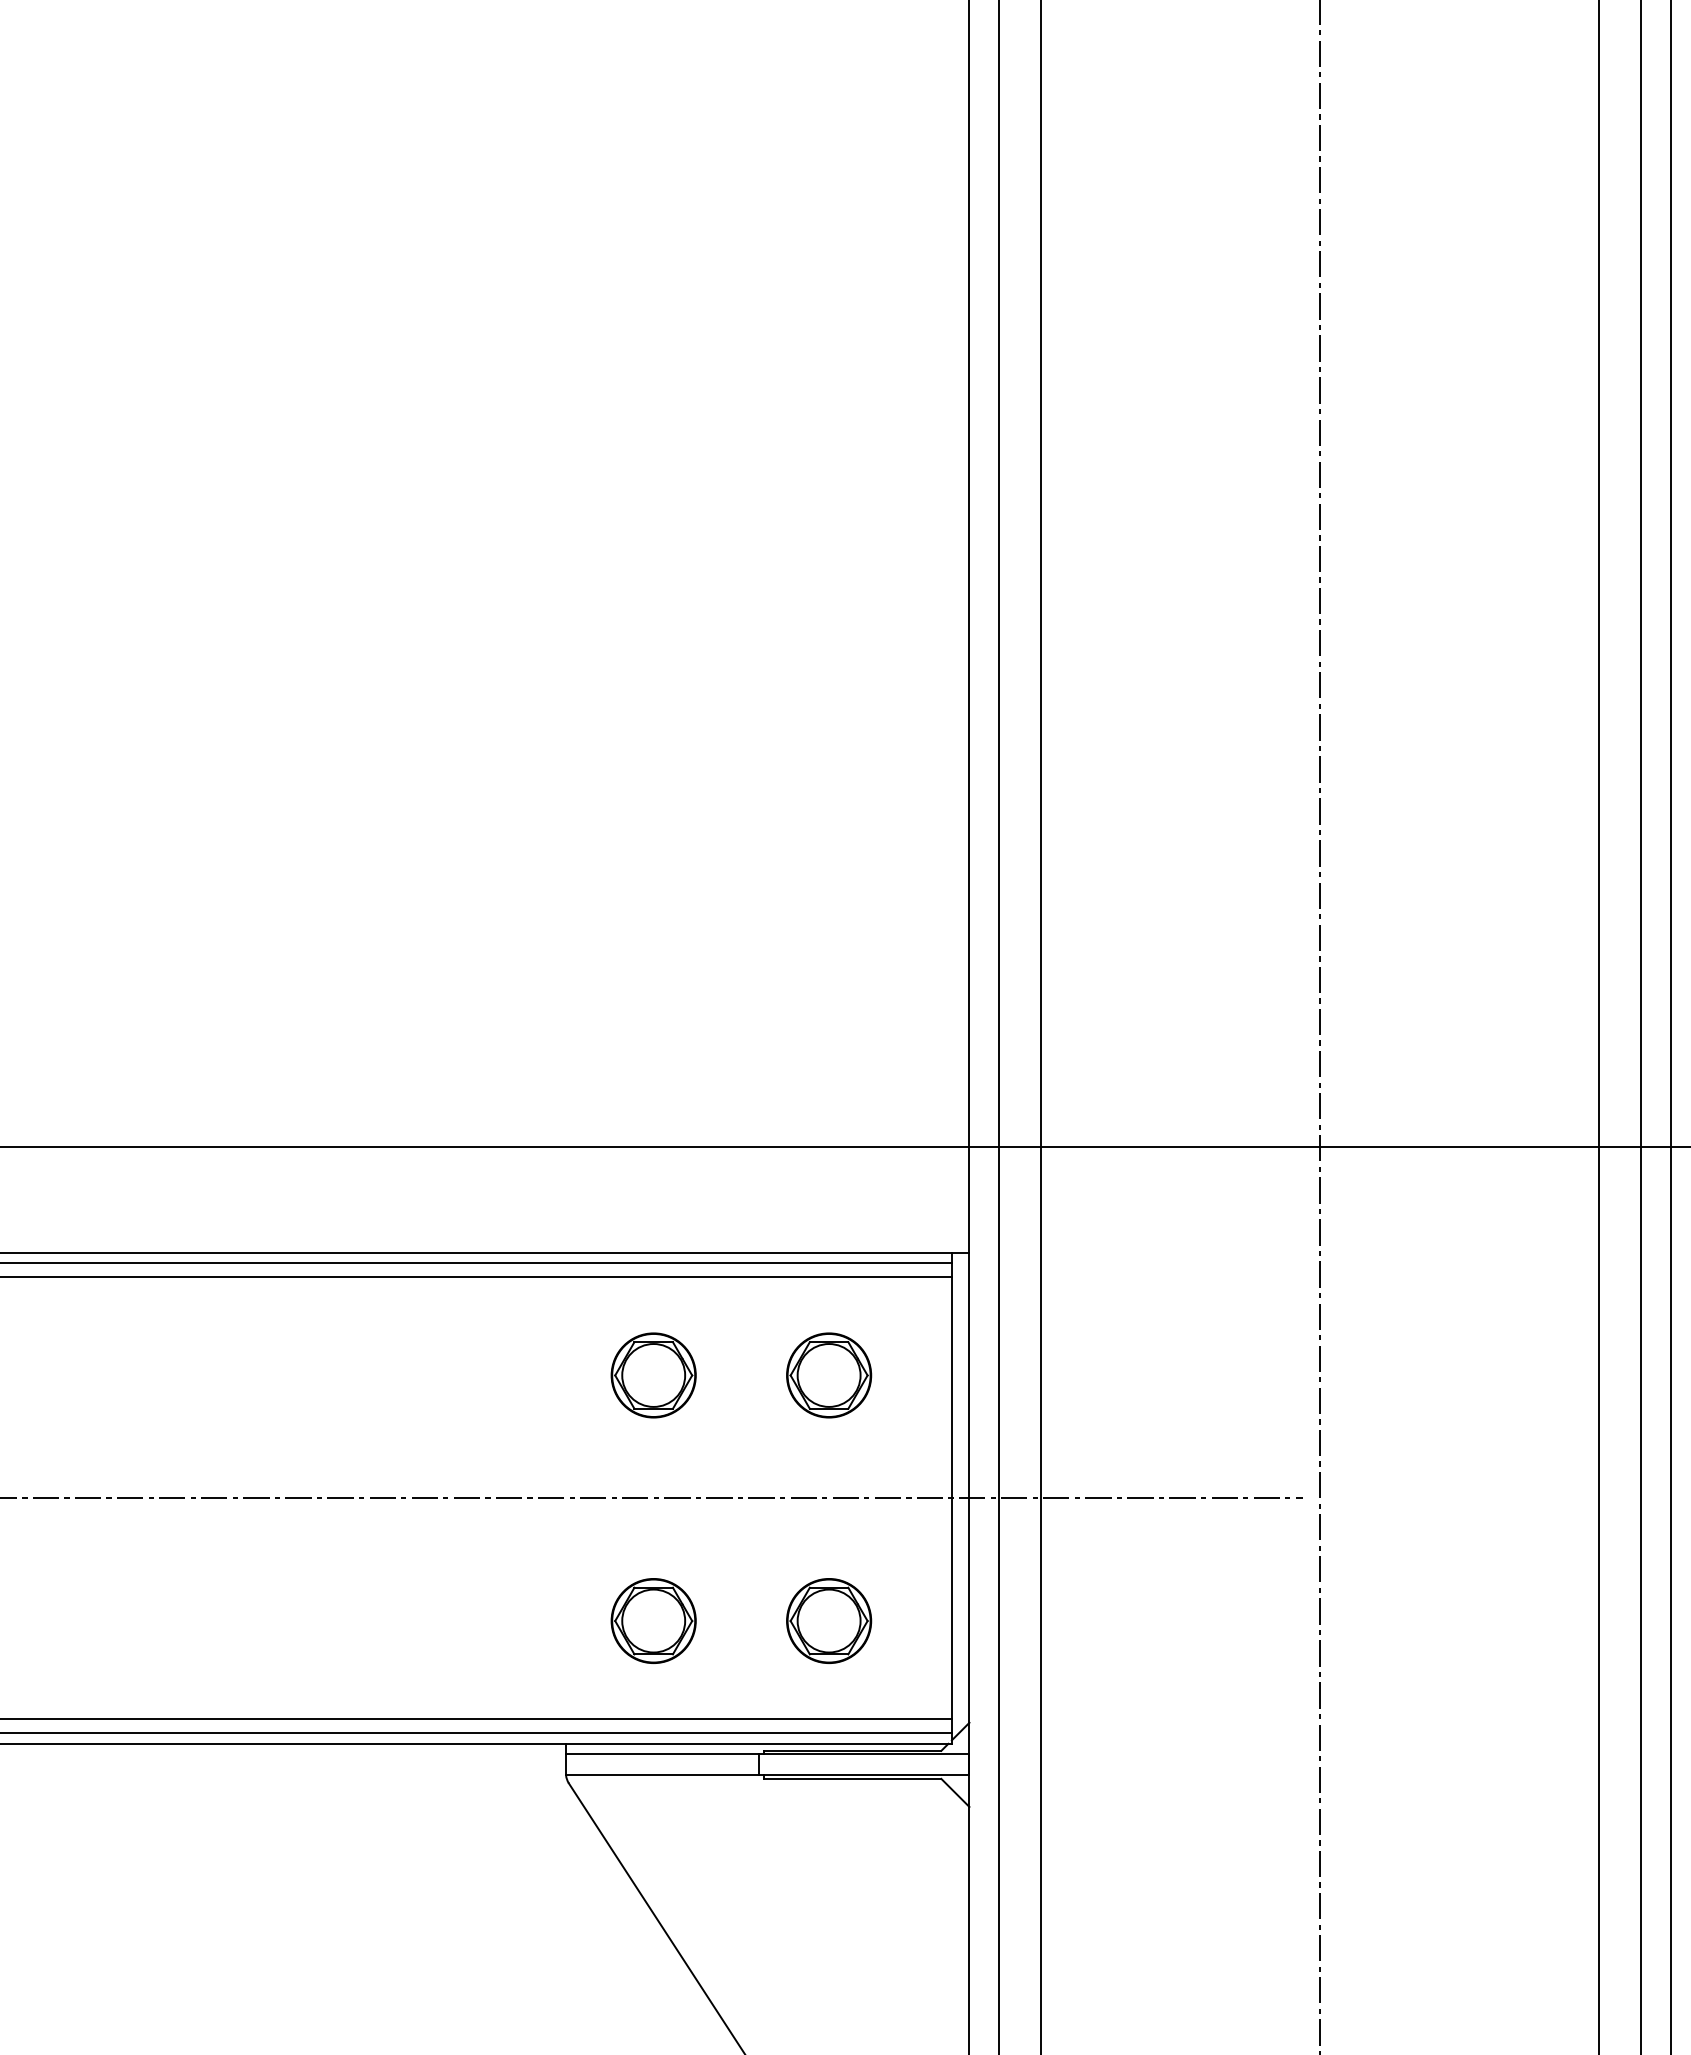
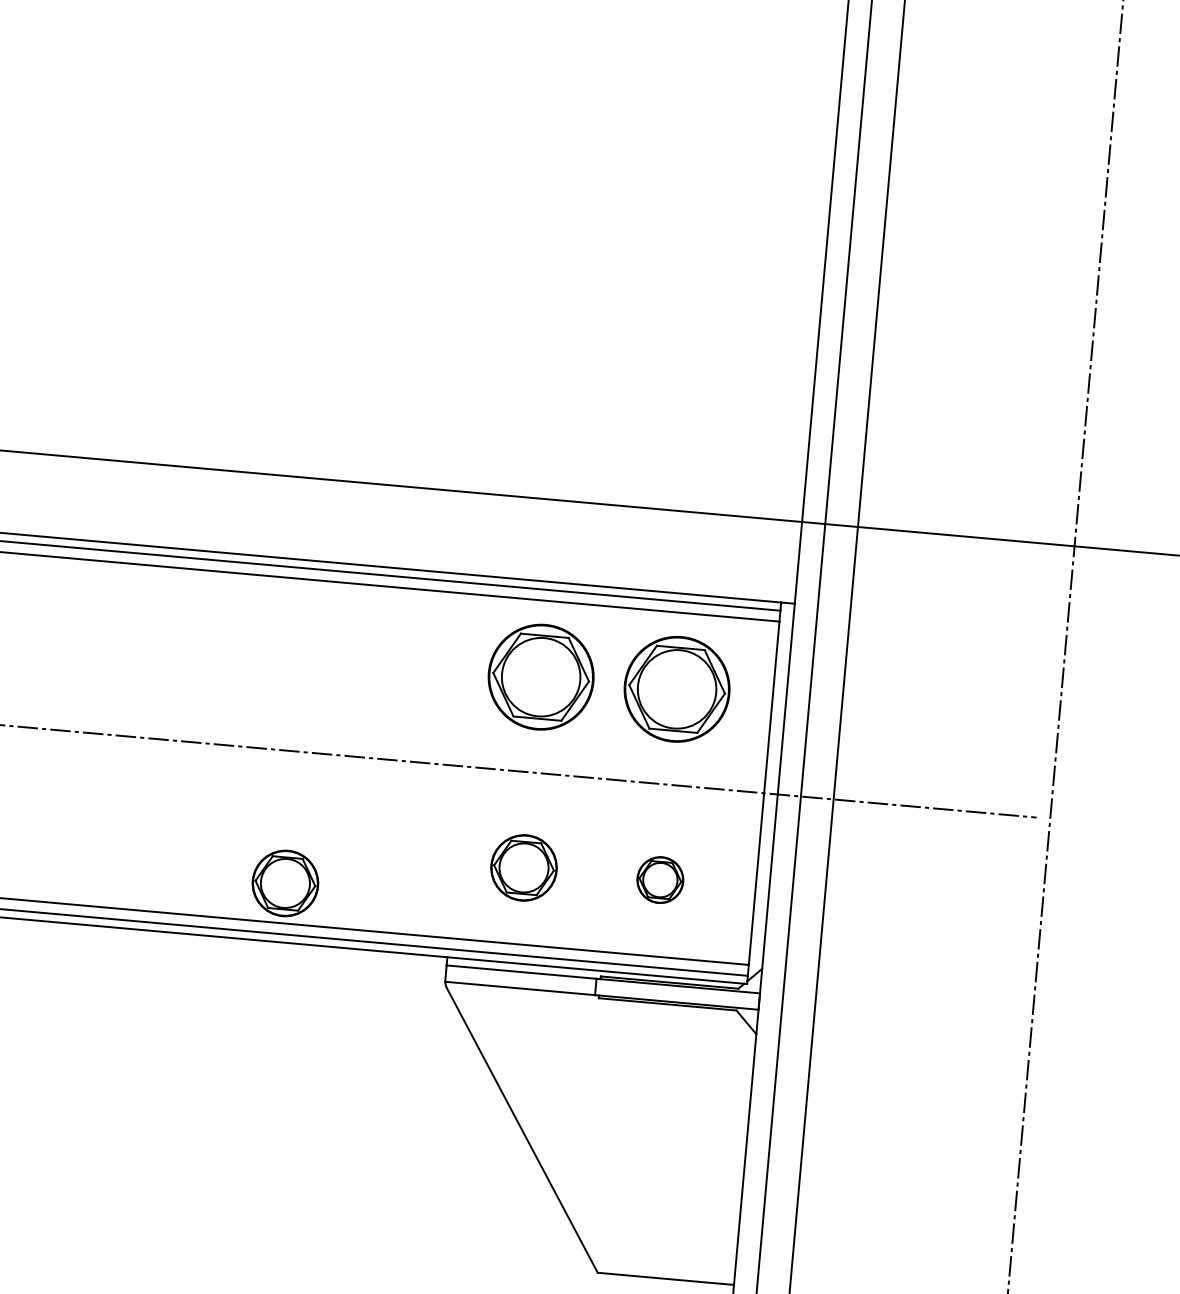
part: (653, 1375) -> (540, 677), size x1.6
part: (829, 1375) -> (677, 689), size x1.6
part: (829, 1620) -> (660, 879), size x0.7
part: (350, 1667) -> (285, 883), added

